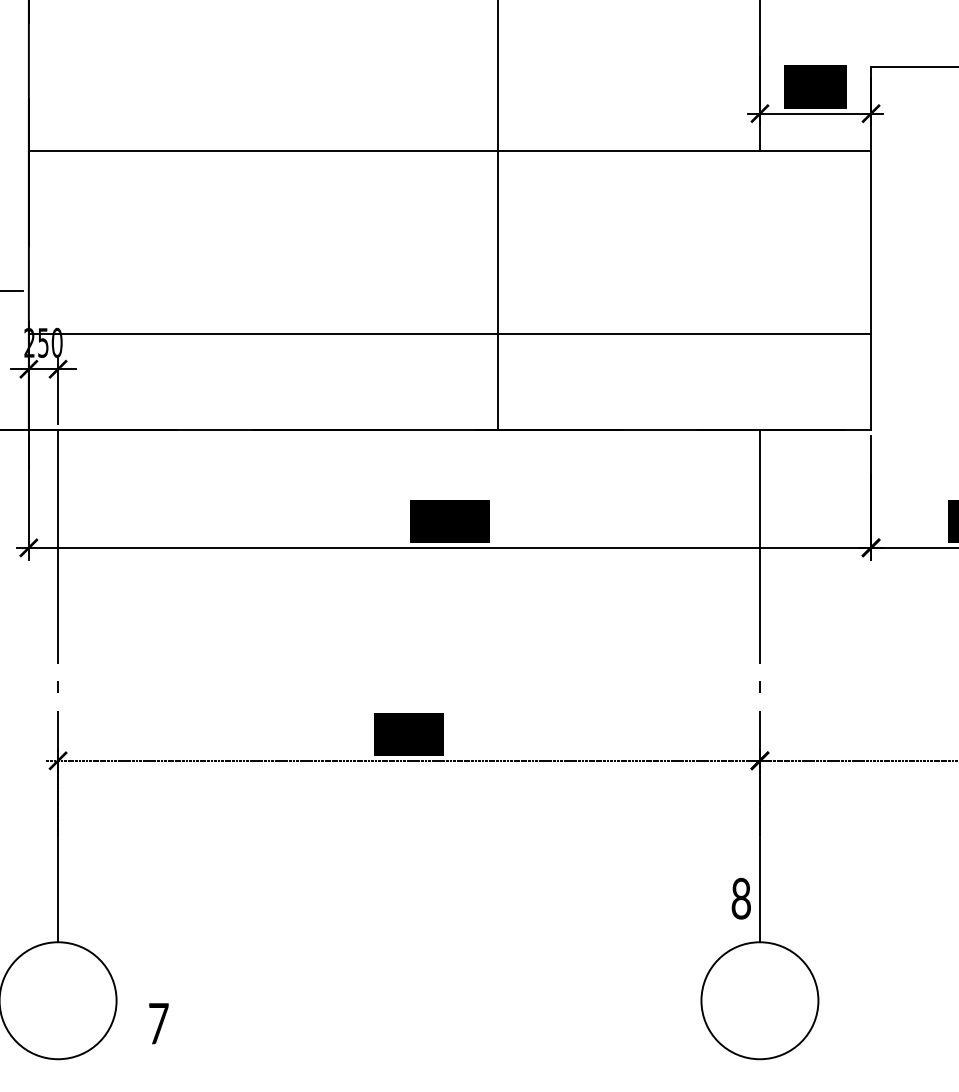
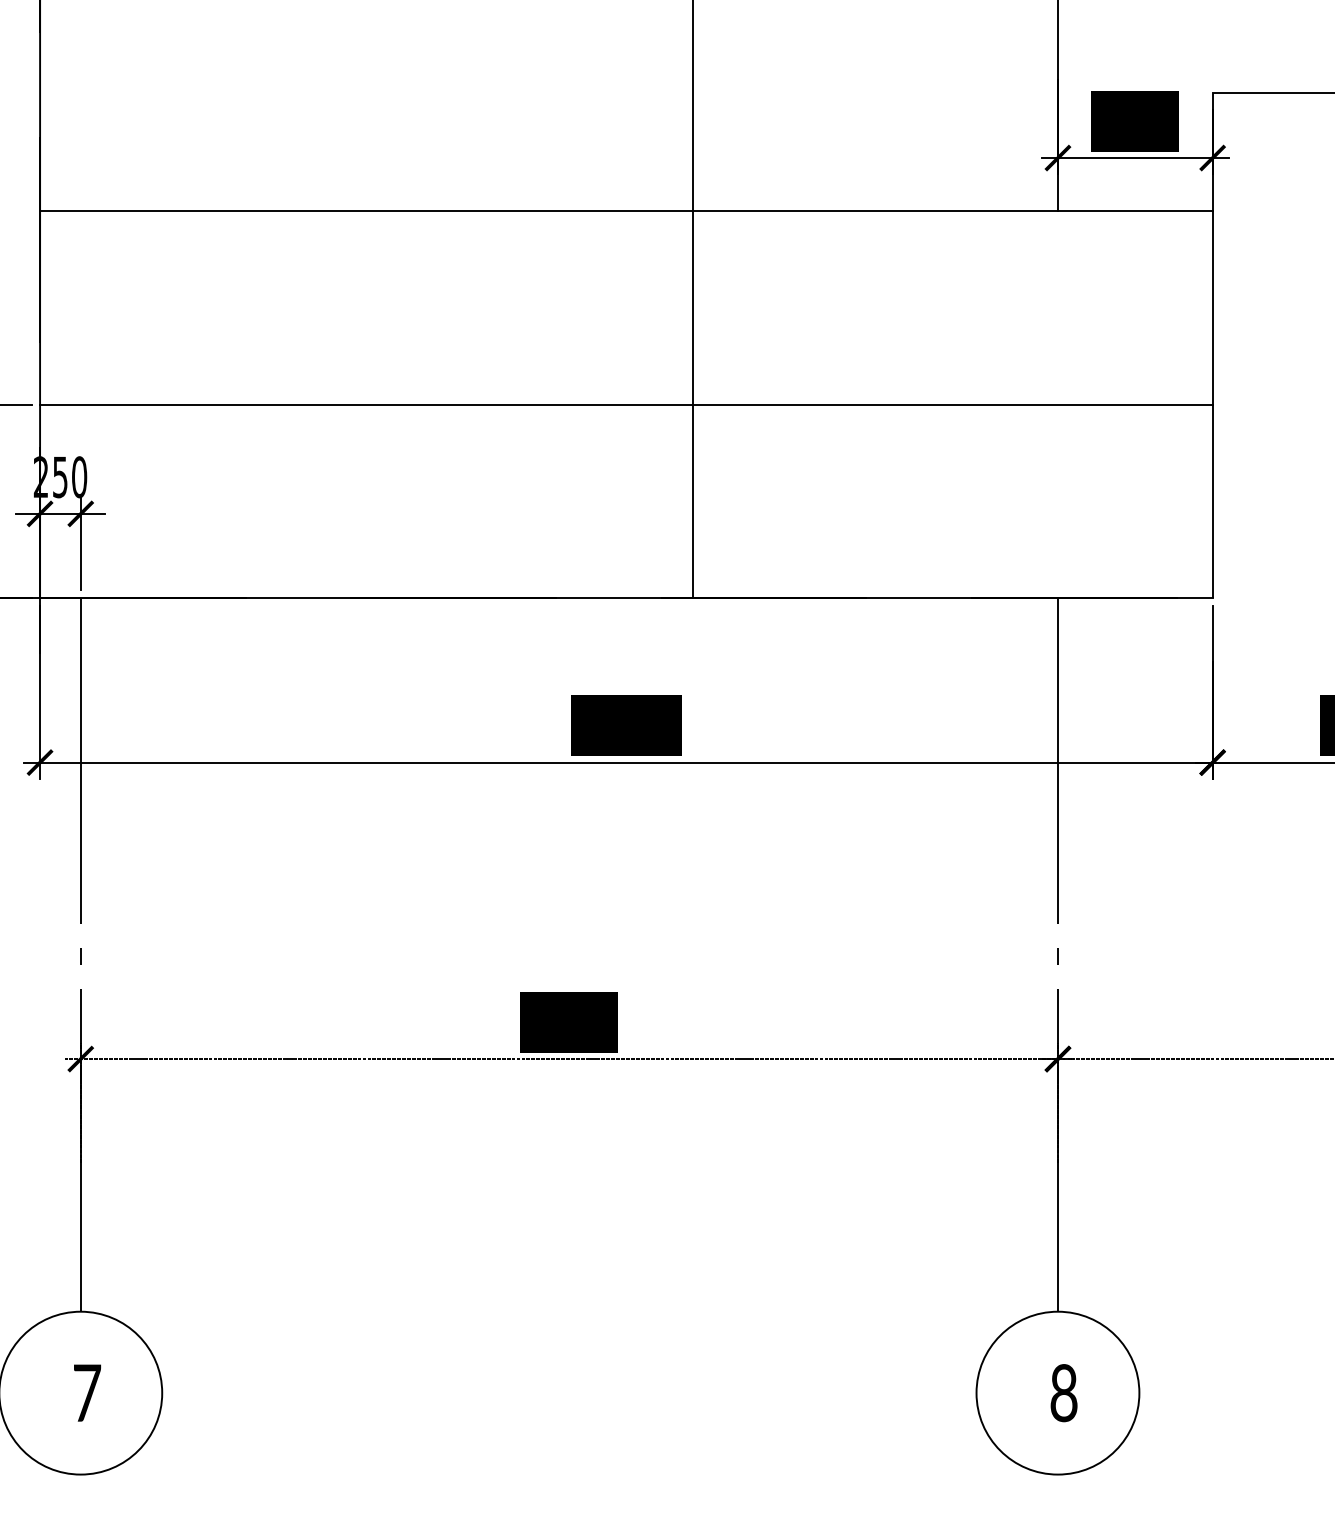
line: (449, 333) -> (625, 404), moved
text: (740, 898) -> (1062, 1392), moved
text: (158, 1023) -> (86, 1392), moved

